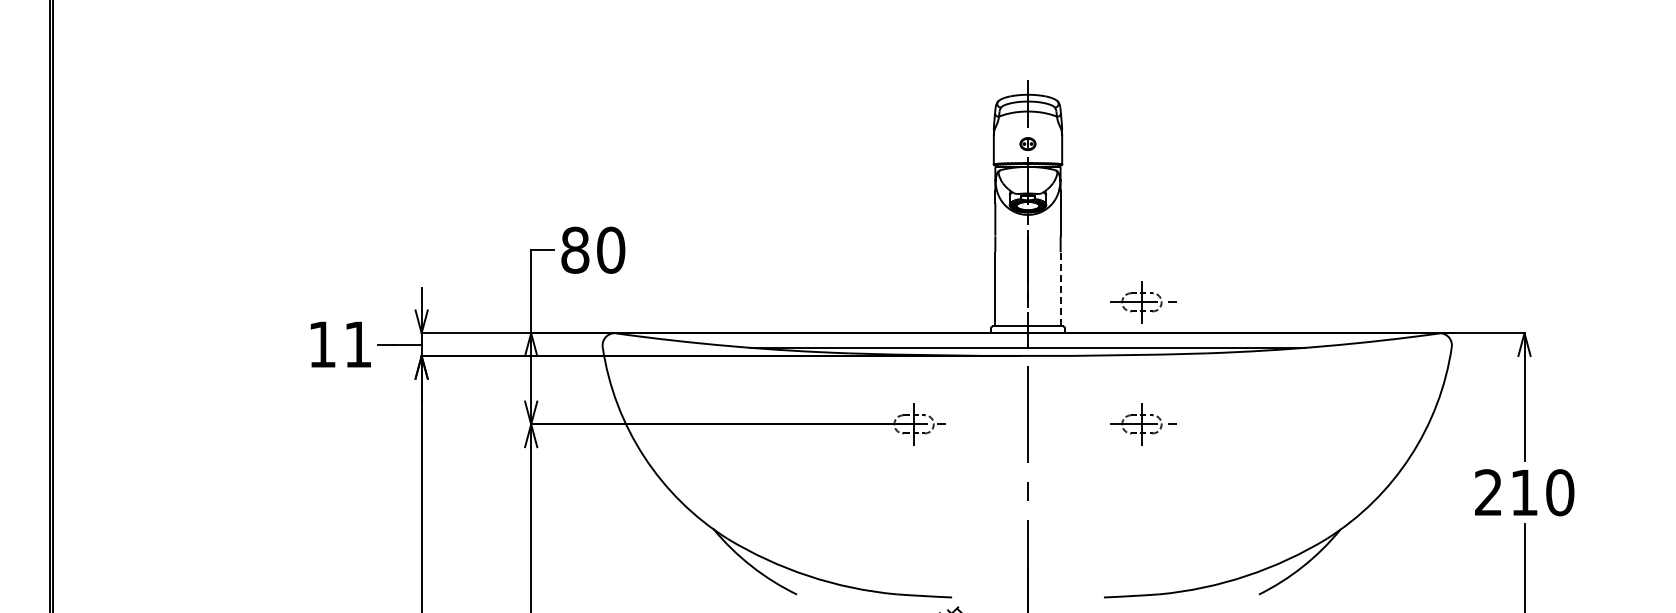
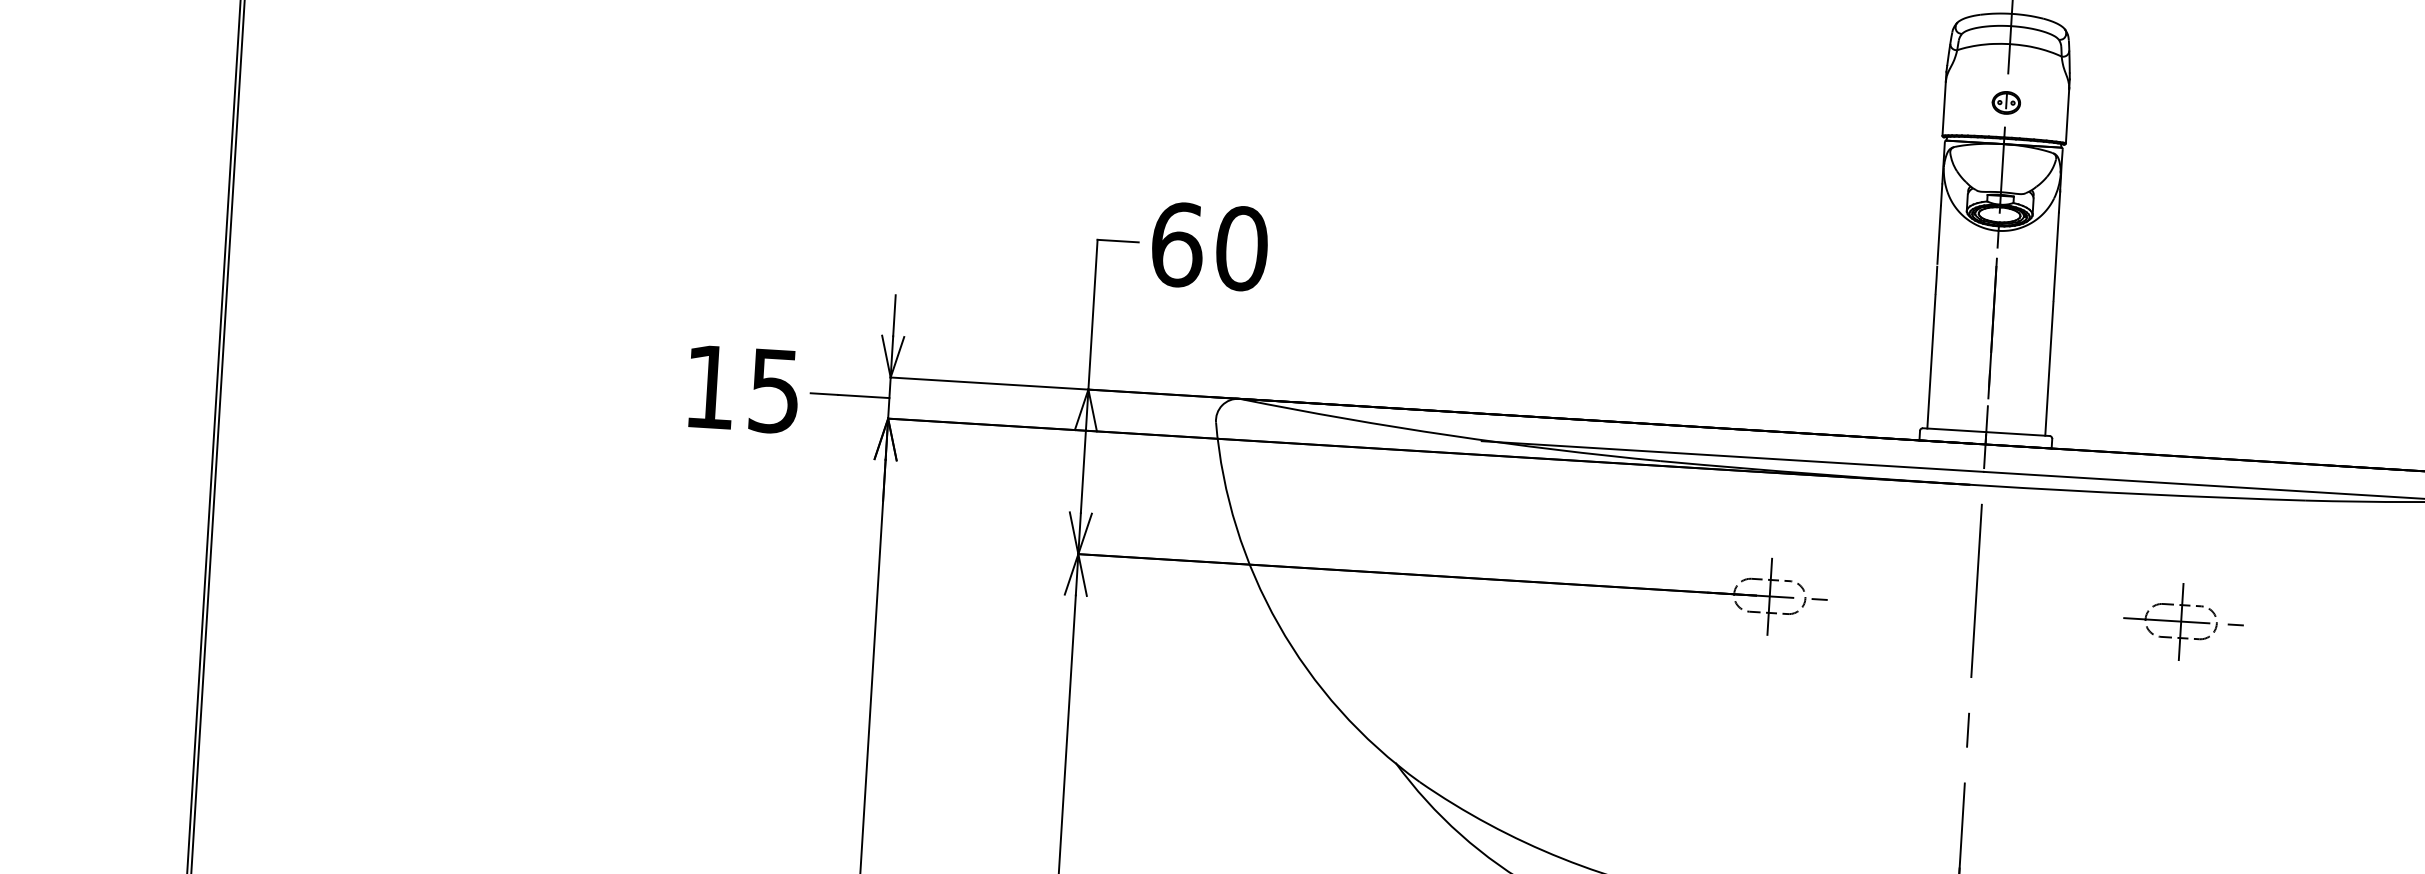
text: (575, 249) -> (1177, 243), 80 -> 60
line: (1060, 289) -> (2049, 369), dashed -> solid
part: (1143, 302) -> (2197, 401), removed
text: (357, 344) -> (773, 390), 11 -> 15

